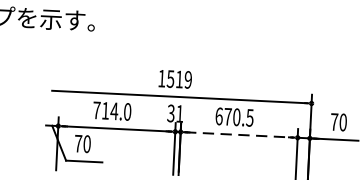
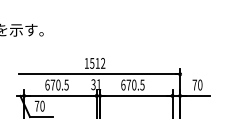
text: (188, 80) -> (103, 63), 1519 -> 1512
text: (111, 110) -> (56, 84), 714.0 -> 670.5
line: (239, 134) -> (136, 95), dashed -> solid

